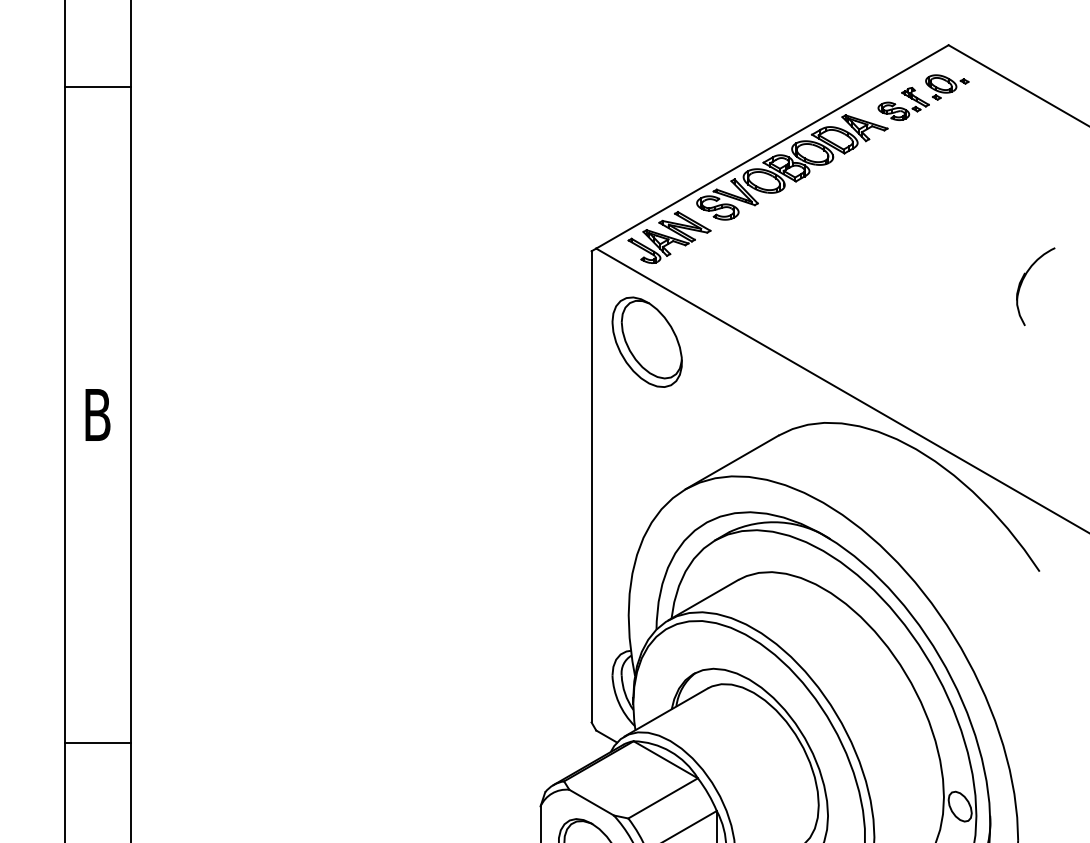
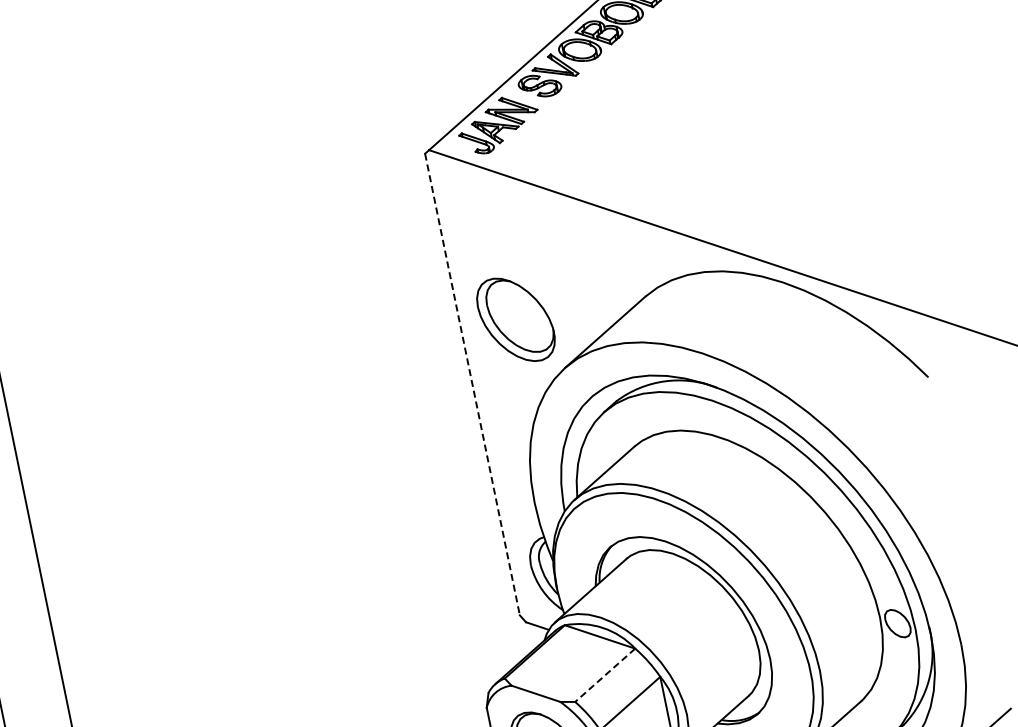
part: (1023, 281) -> (854, 96), removed
part: (646, 341) -> (515, 319), moved
line: (591, 486) -> (472, 384), solid -> dashed
line: (662, 798) -> (604, 675), solid -> dashed

